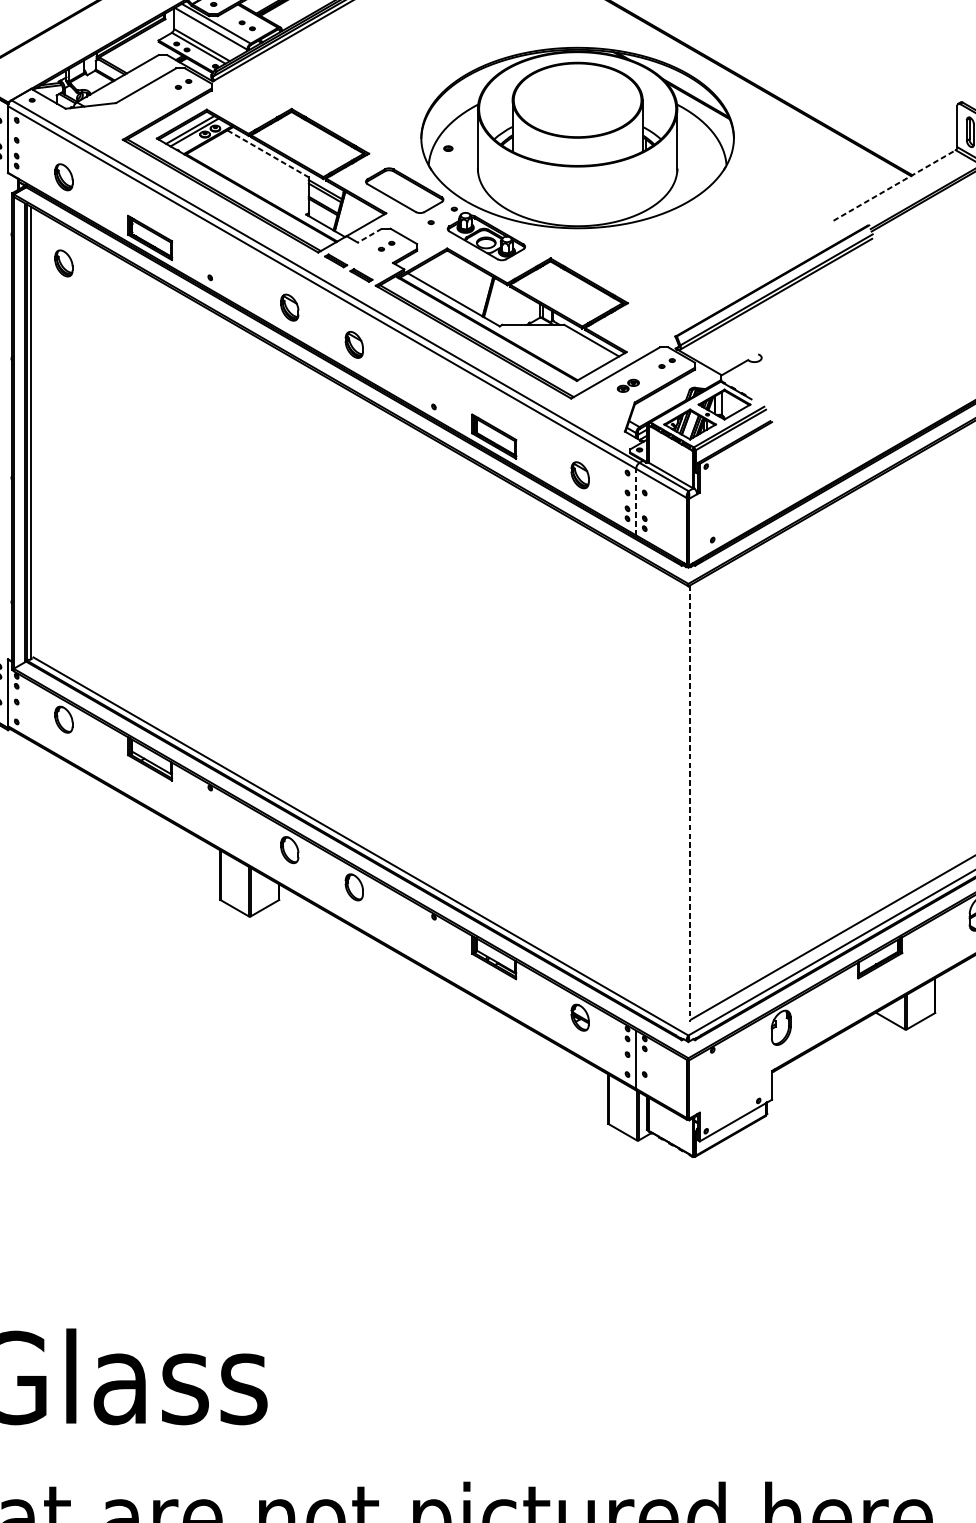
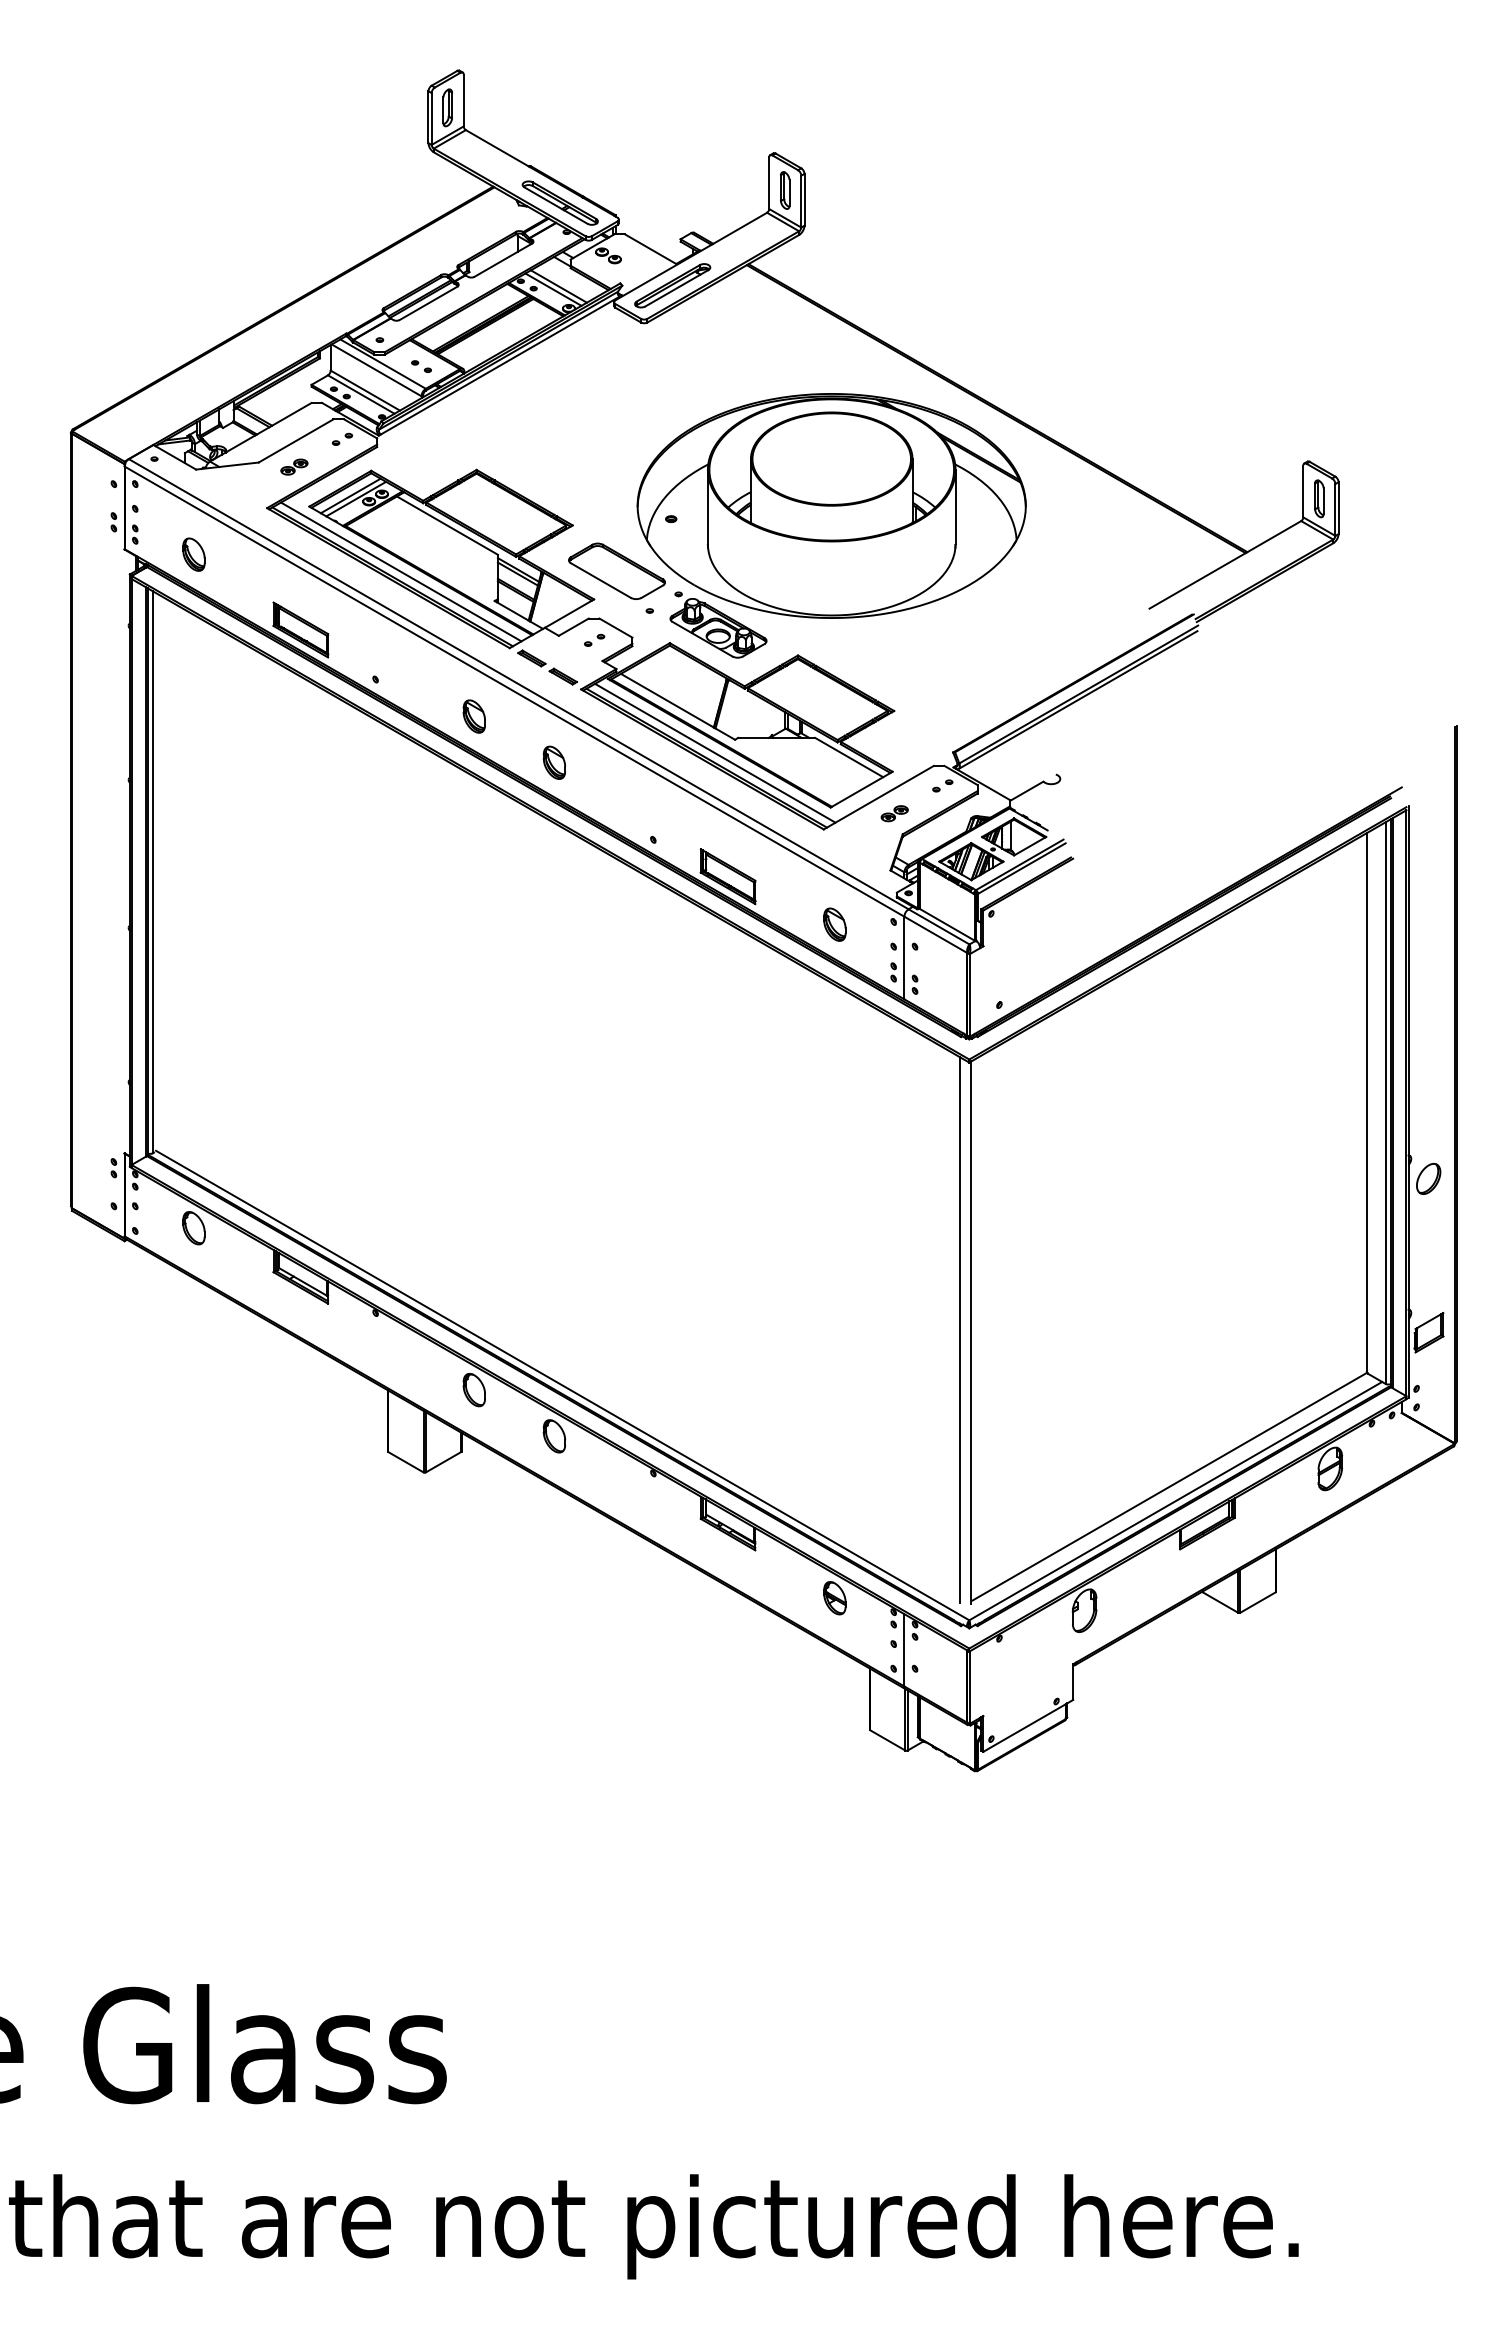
part: (144, 106) -> (294, 466), added
line: (268, 153) -> (447, 525), dashed -> solid
line: (894, 185) -> (1225, 564), dashed -> solid
line: (231, 190) -> (401, 571), added
line: (369, 235) -> (573, 627), dashed -> solid
part: (63, 263) -> (193, 661), removed
line: (484, 336) -> (715, 752), added
line: (636, 501) -> (904, 957), dashed -> solid
line: (680, 801) -> (959, 1329), added
line: (690, 804) -> (971, 1333), dashed -> solid

